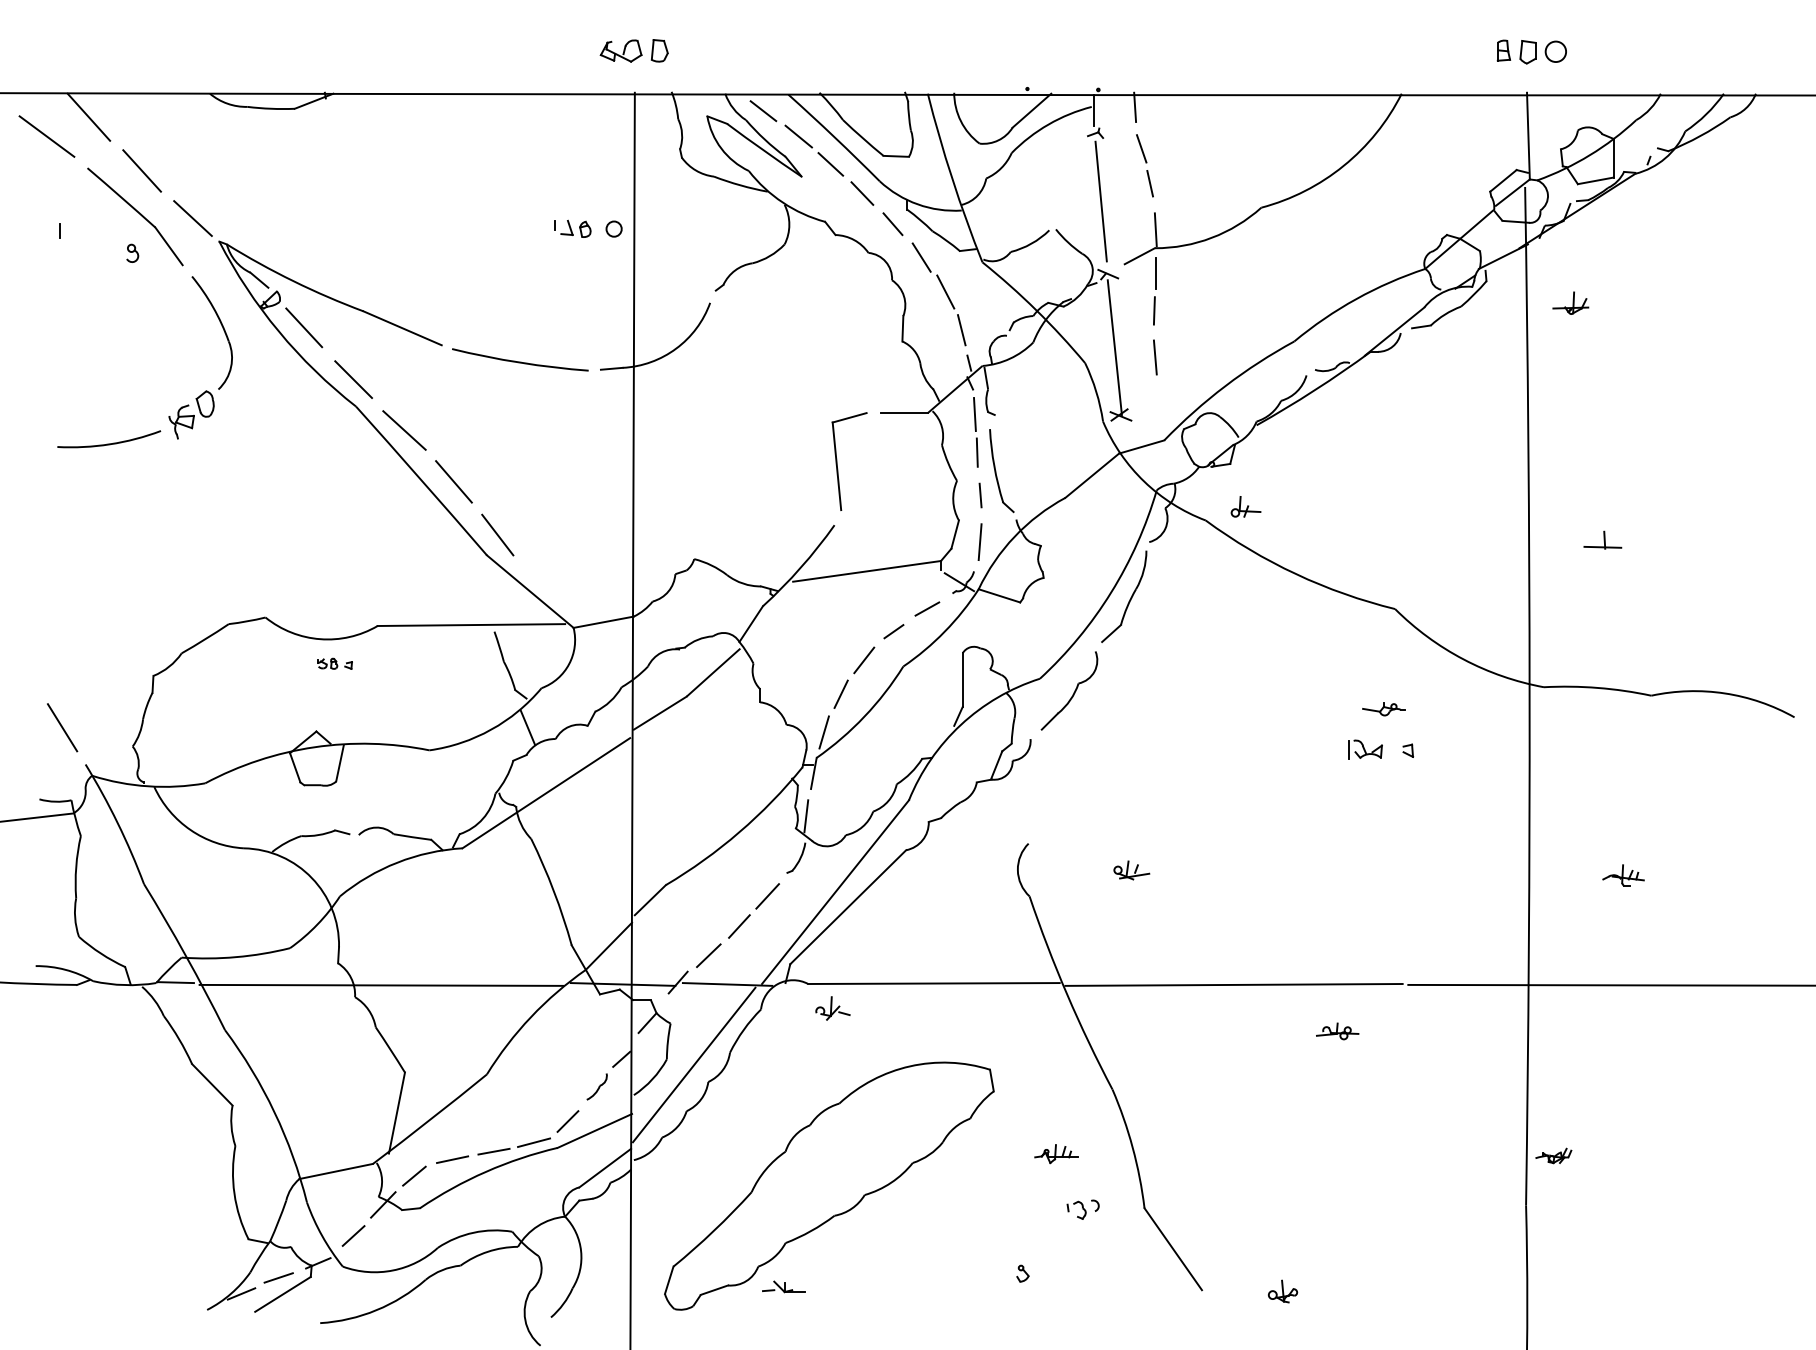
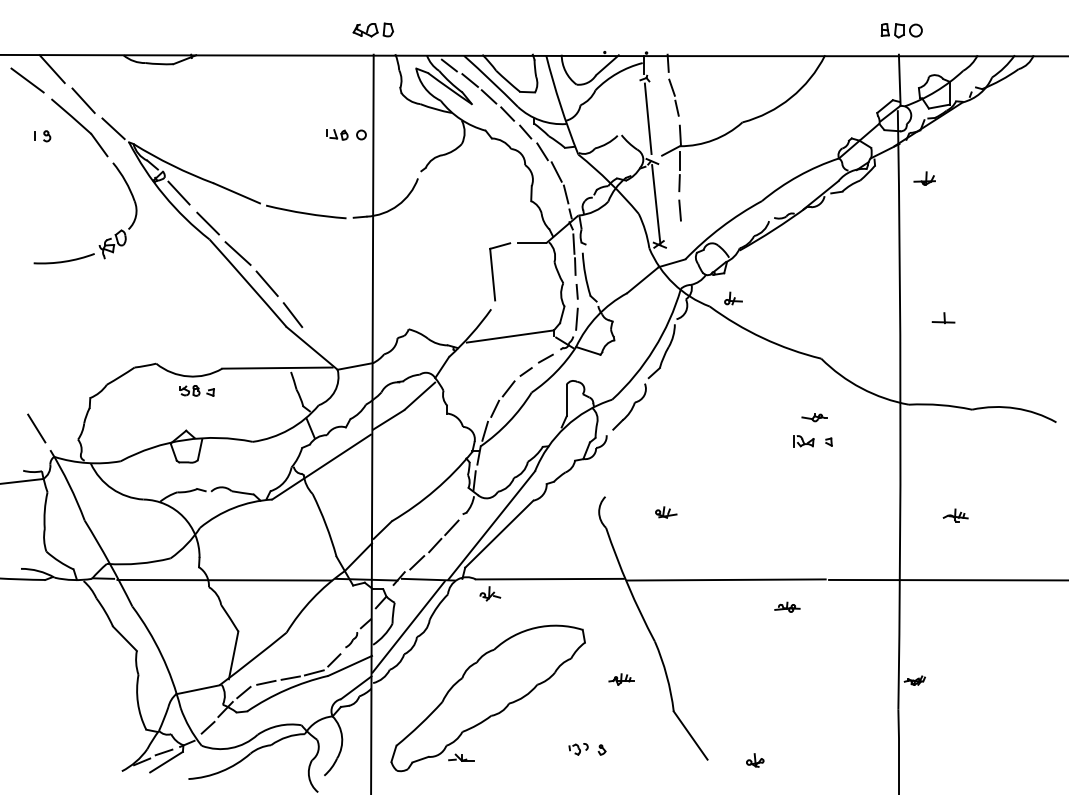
part: (133, 253) -> (47, 136), moved
part: (333, 663) -> (196, 390), size x1.67
part: (1082, 1210) -> (578, 749), moved

